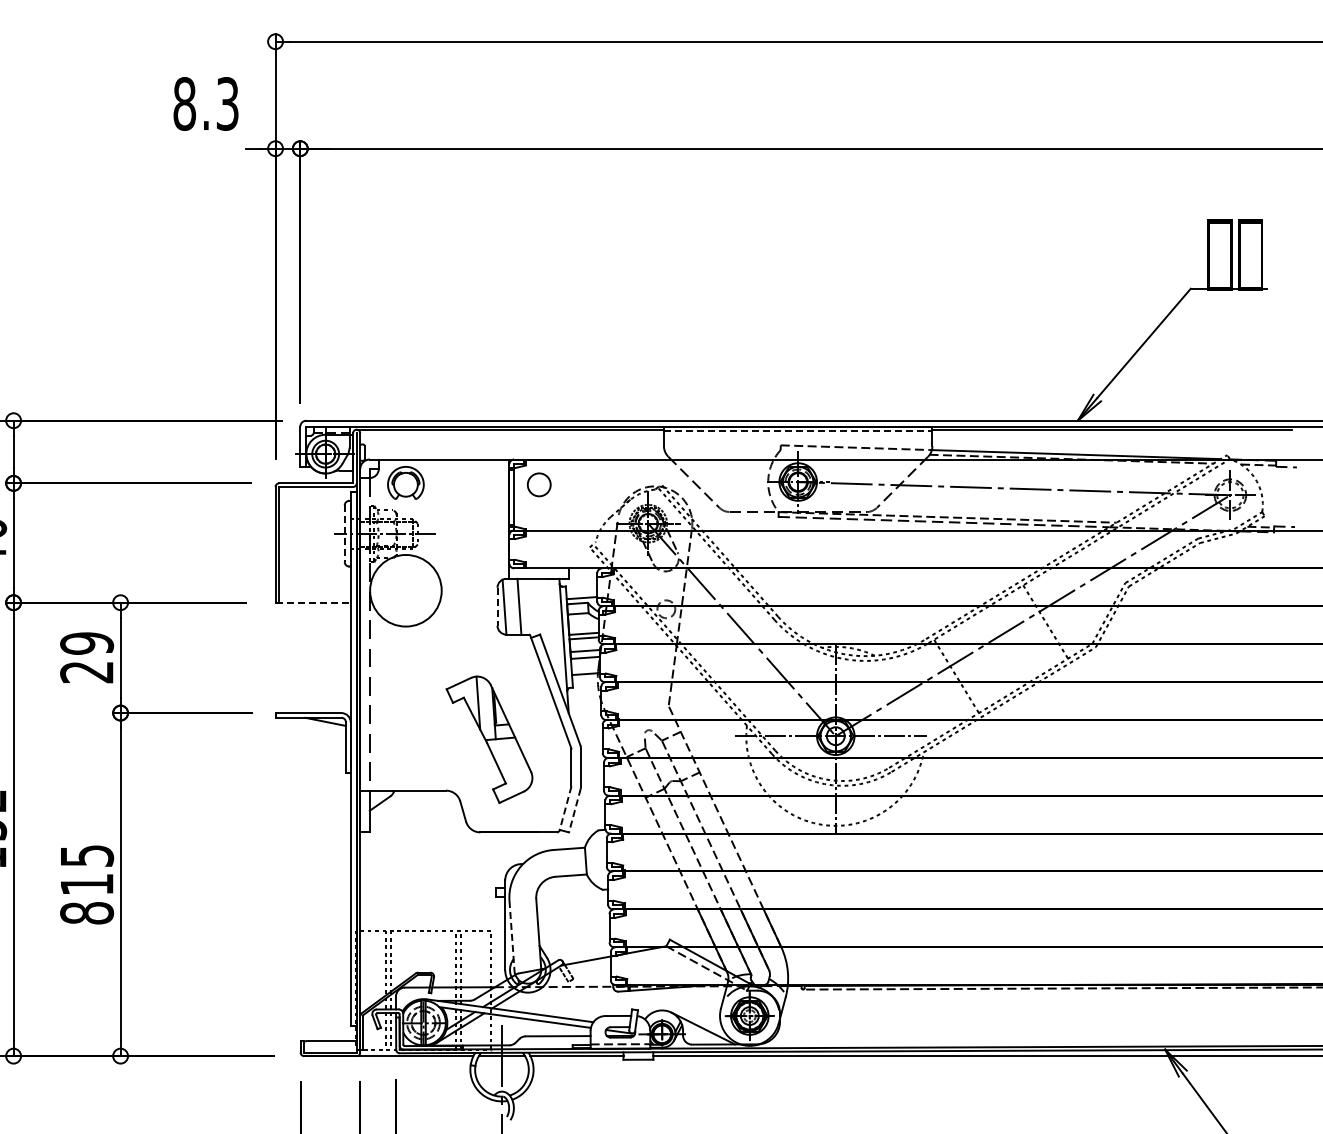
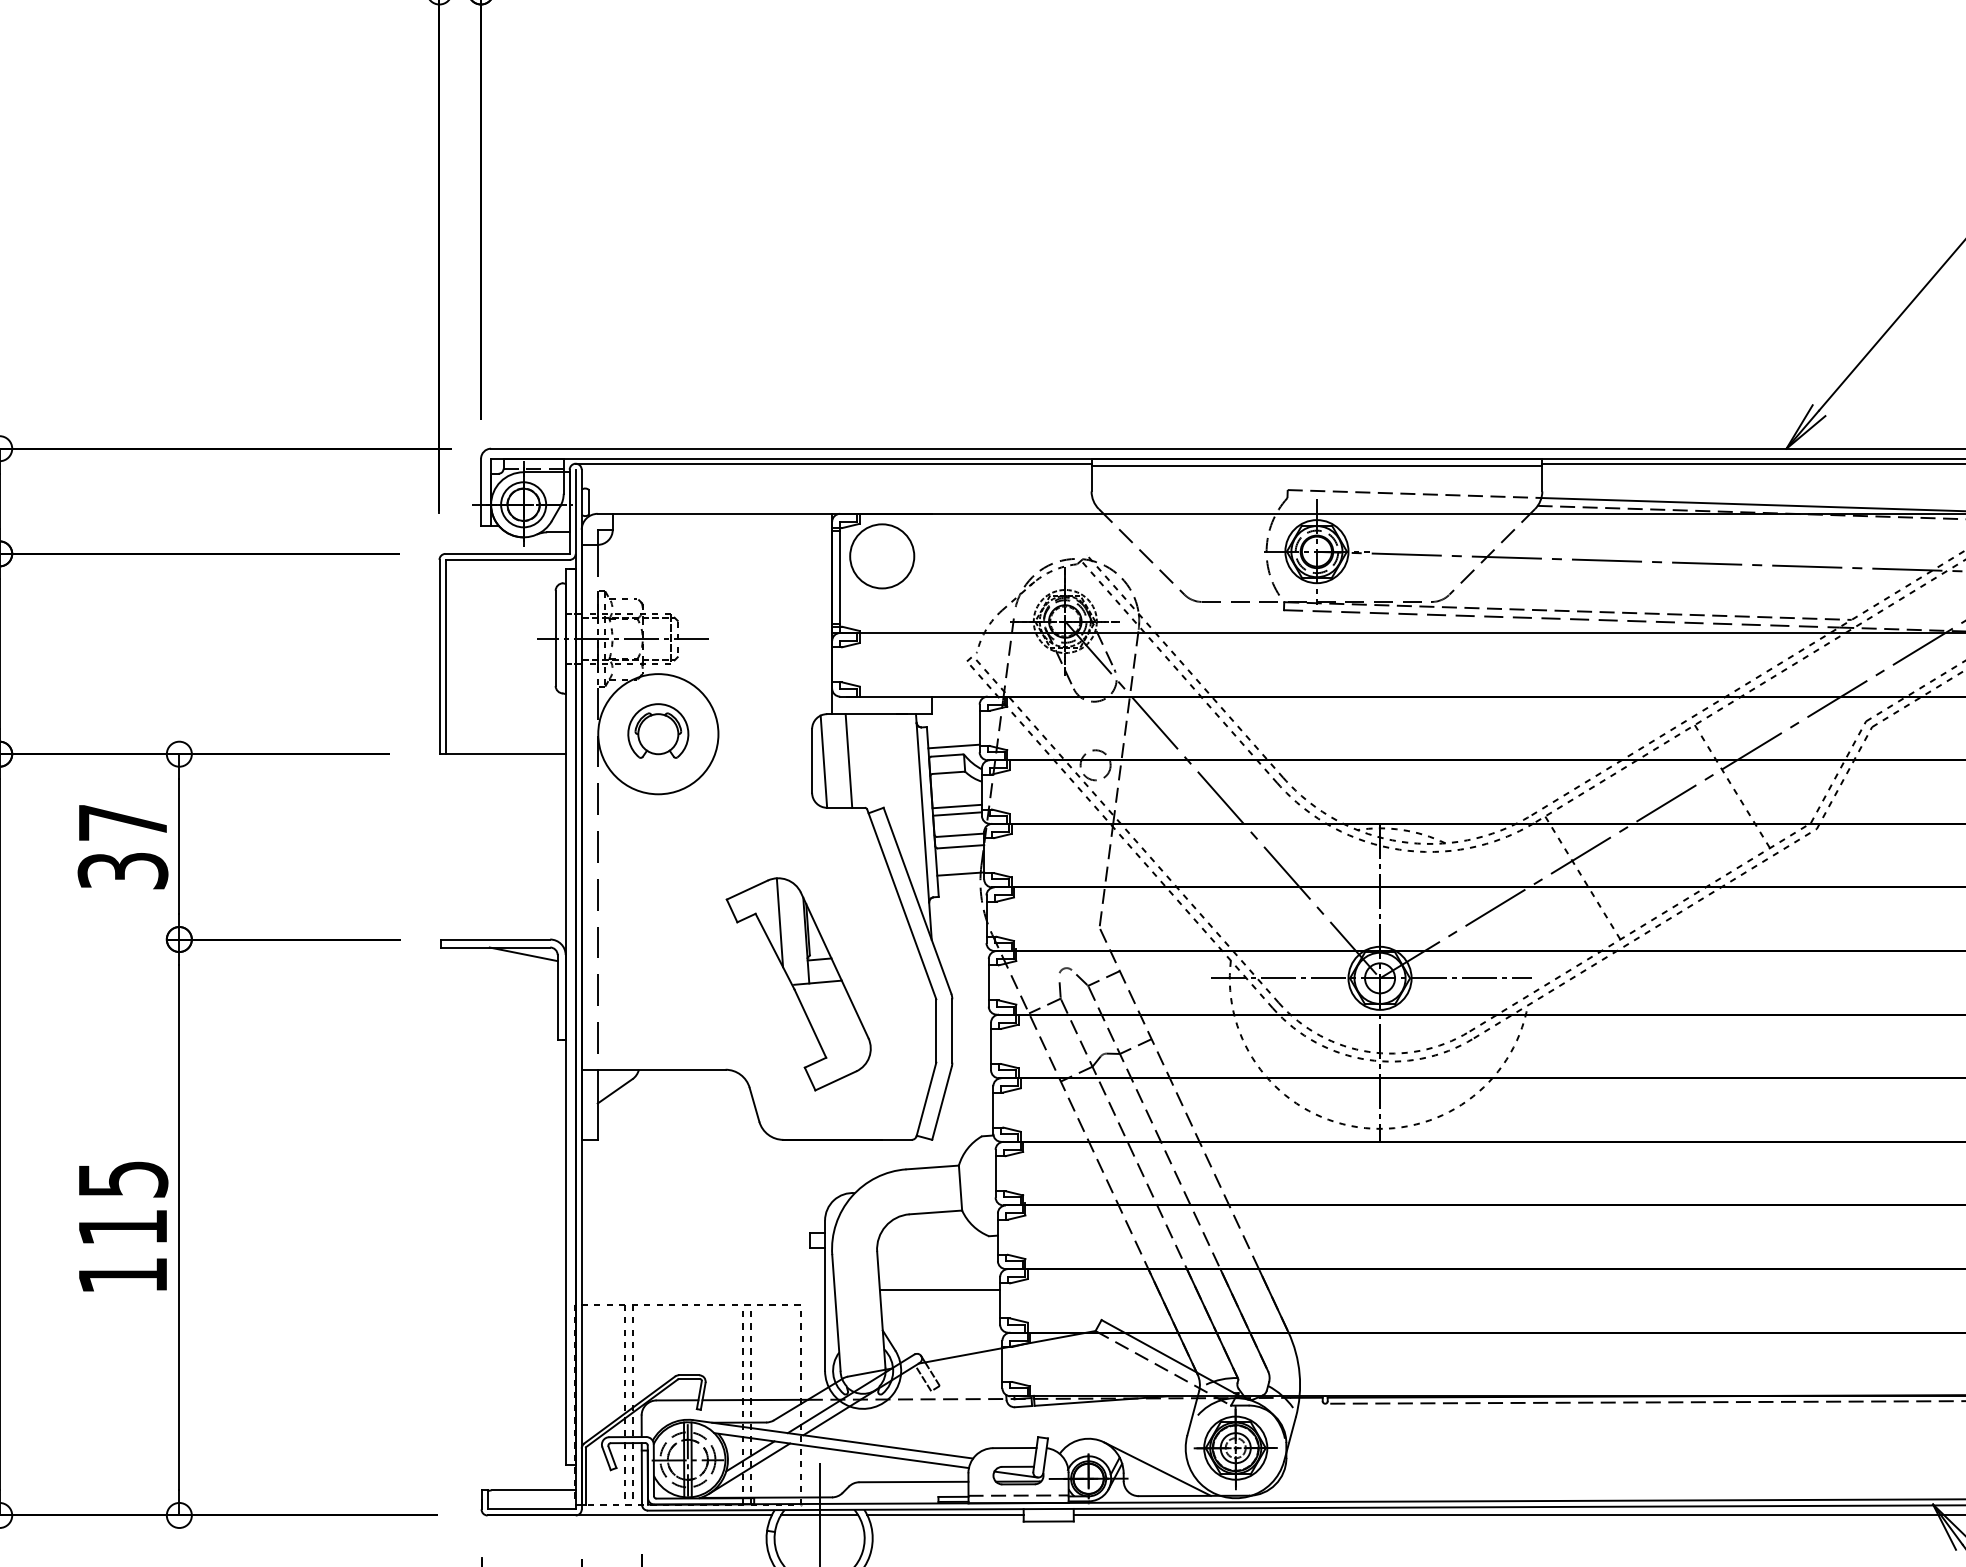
line: (798, 431) -> (1317, 466), dashed -> solid
part: (405, 482) -> (657, 730), moved
circle: (539, 484) -> (882, 555), size x1.67
line: (344, 534) -> (555, 639), dashed -> solid
line: (313, 602) -> (503, 753), dashed -> solid
line: (497, 606) -> (812, 760), dashed -> solid
text: (87, 657) -> (123, 846), 29 -> 37
line: (565, 808) -> (926, 1099), dashed -> solid
line: (574, 810) -> (941, 1103), dashed -> solid
text: (87, 913) -> (123, 1276), 815 -> 115
line: (573, 921) -> (939, 1289), added
line: (511, 935) -> (835, 1312), dashed -> solid

